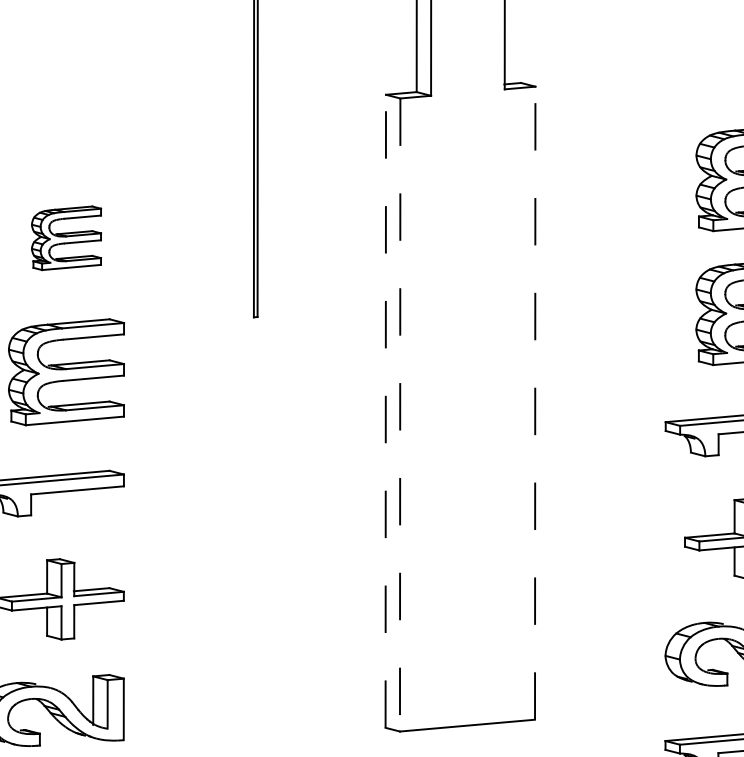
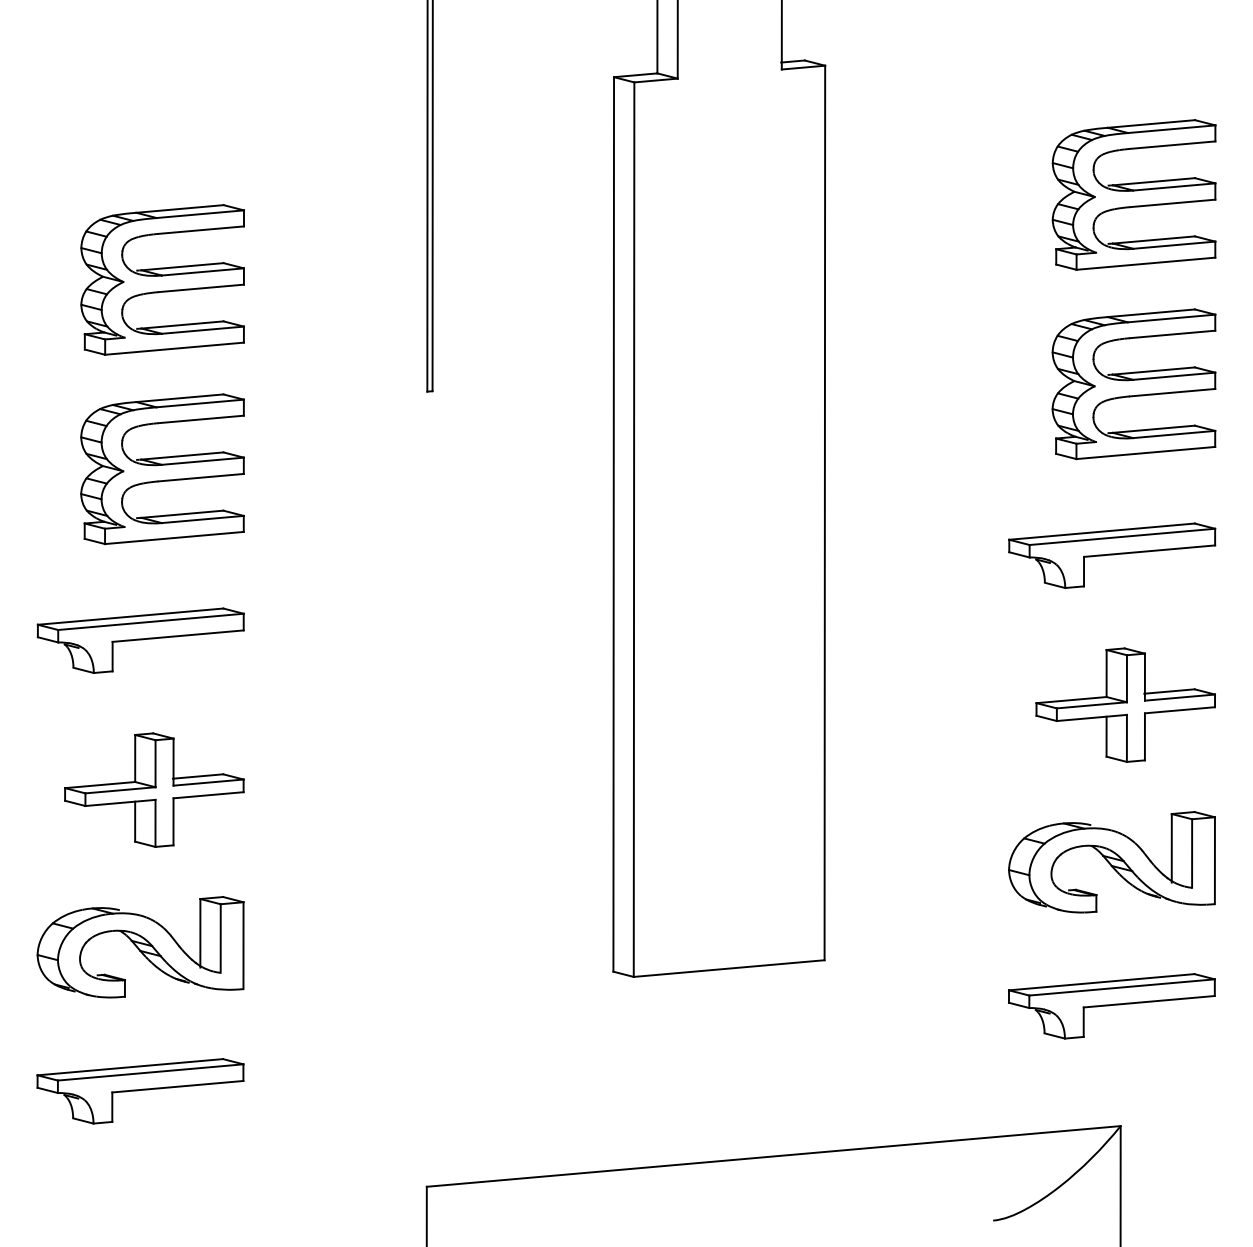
part: (66, 237) -> (162, 279), size x1.67
line: (534, 402) -> (824, 512), dashed -> solid
line: (385, 410) -> (613, 523), dashed -> solid
line: (400, 415) -> (634, 530), dashed -> solid

